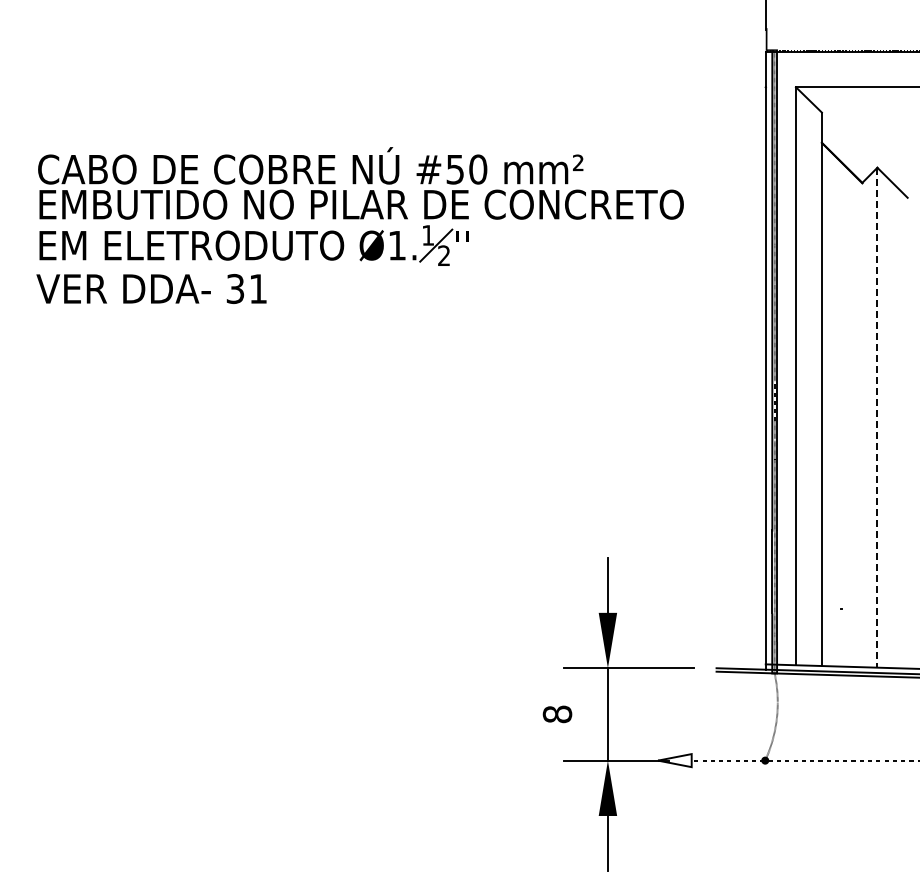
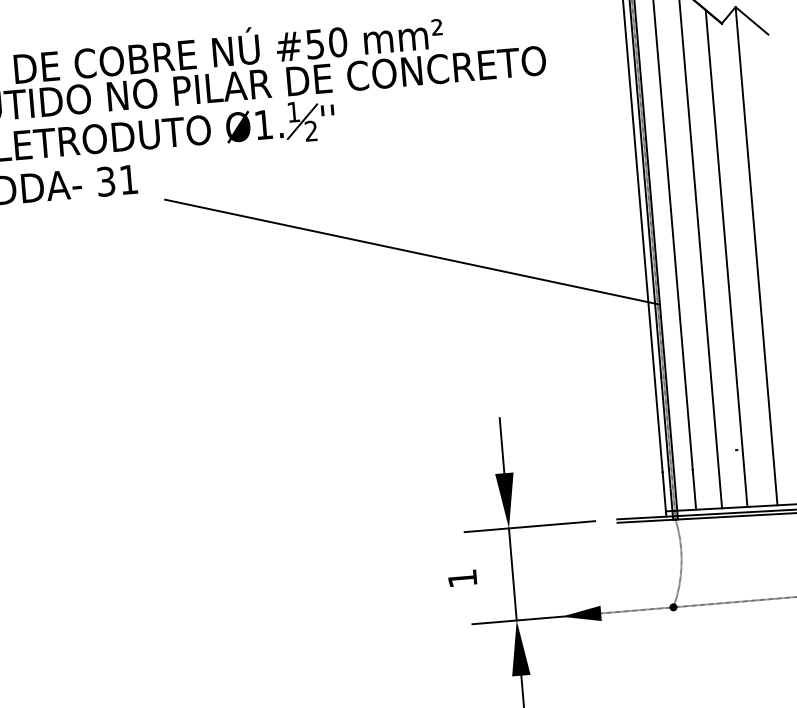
line: (534, 384) -> (412, 251), added
line: (847, 417) -> (726, 258), added
line: (877, 417) -> (756, 256), dashed -> solid
text: (557, 714) -> (462, 578), 8 -> 1
fill: (674, 760) -> (583, 614), added

